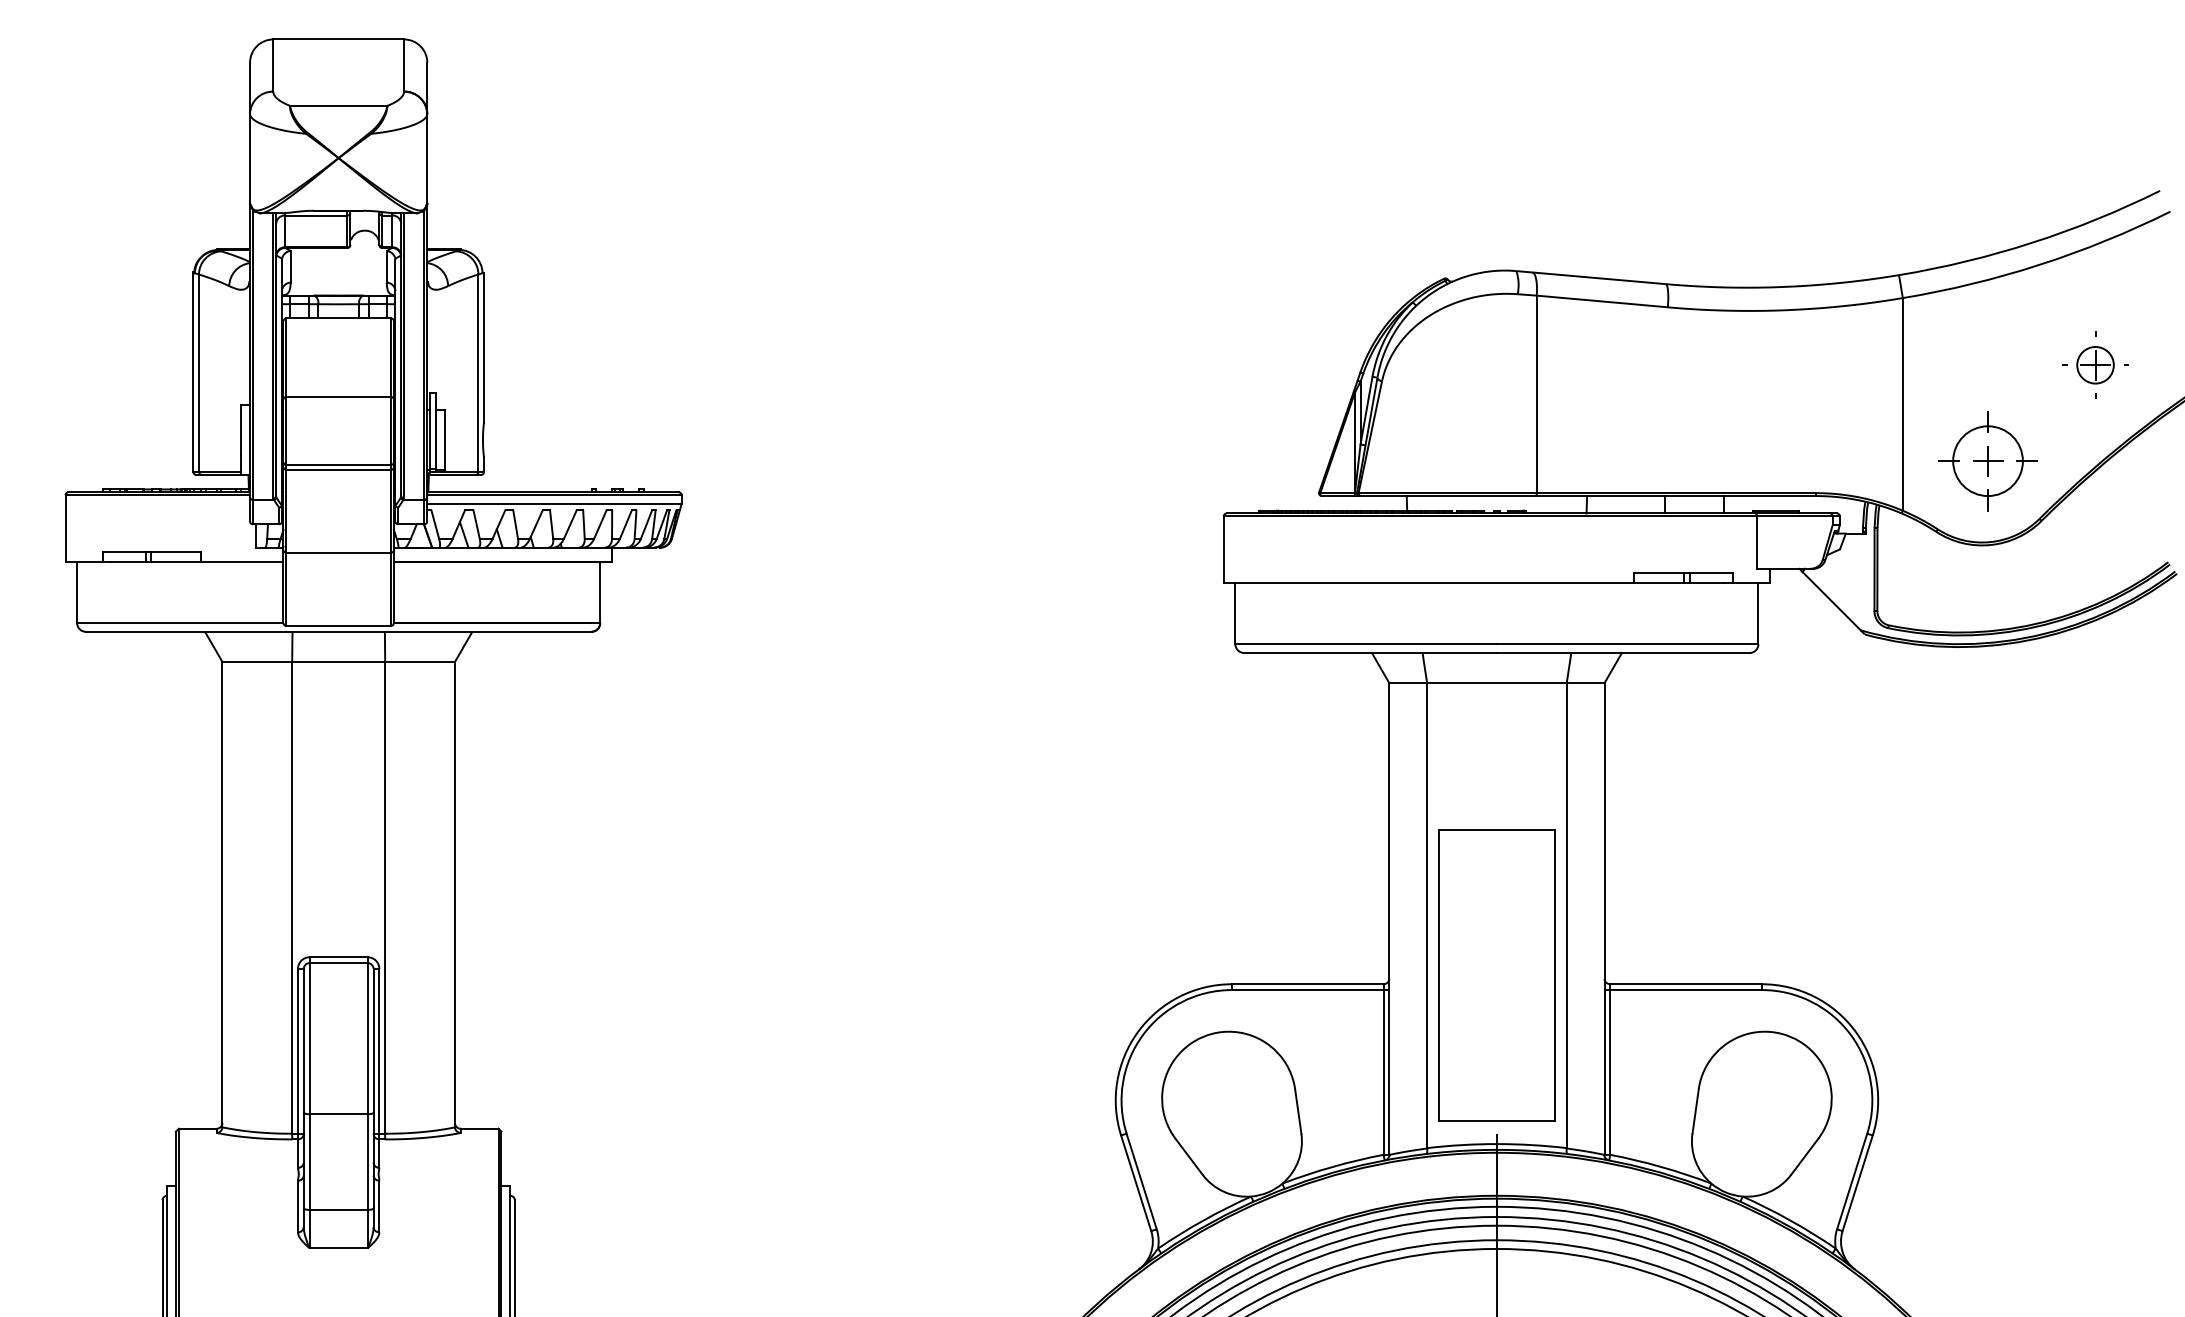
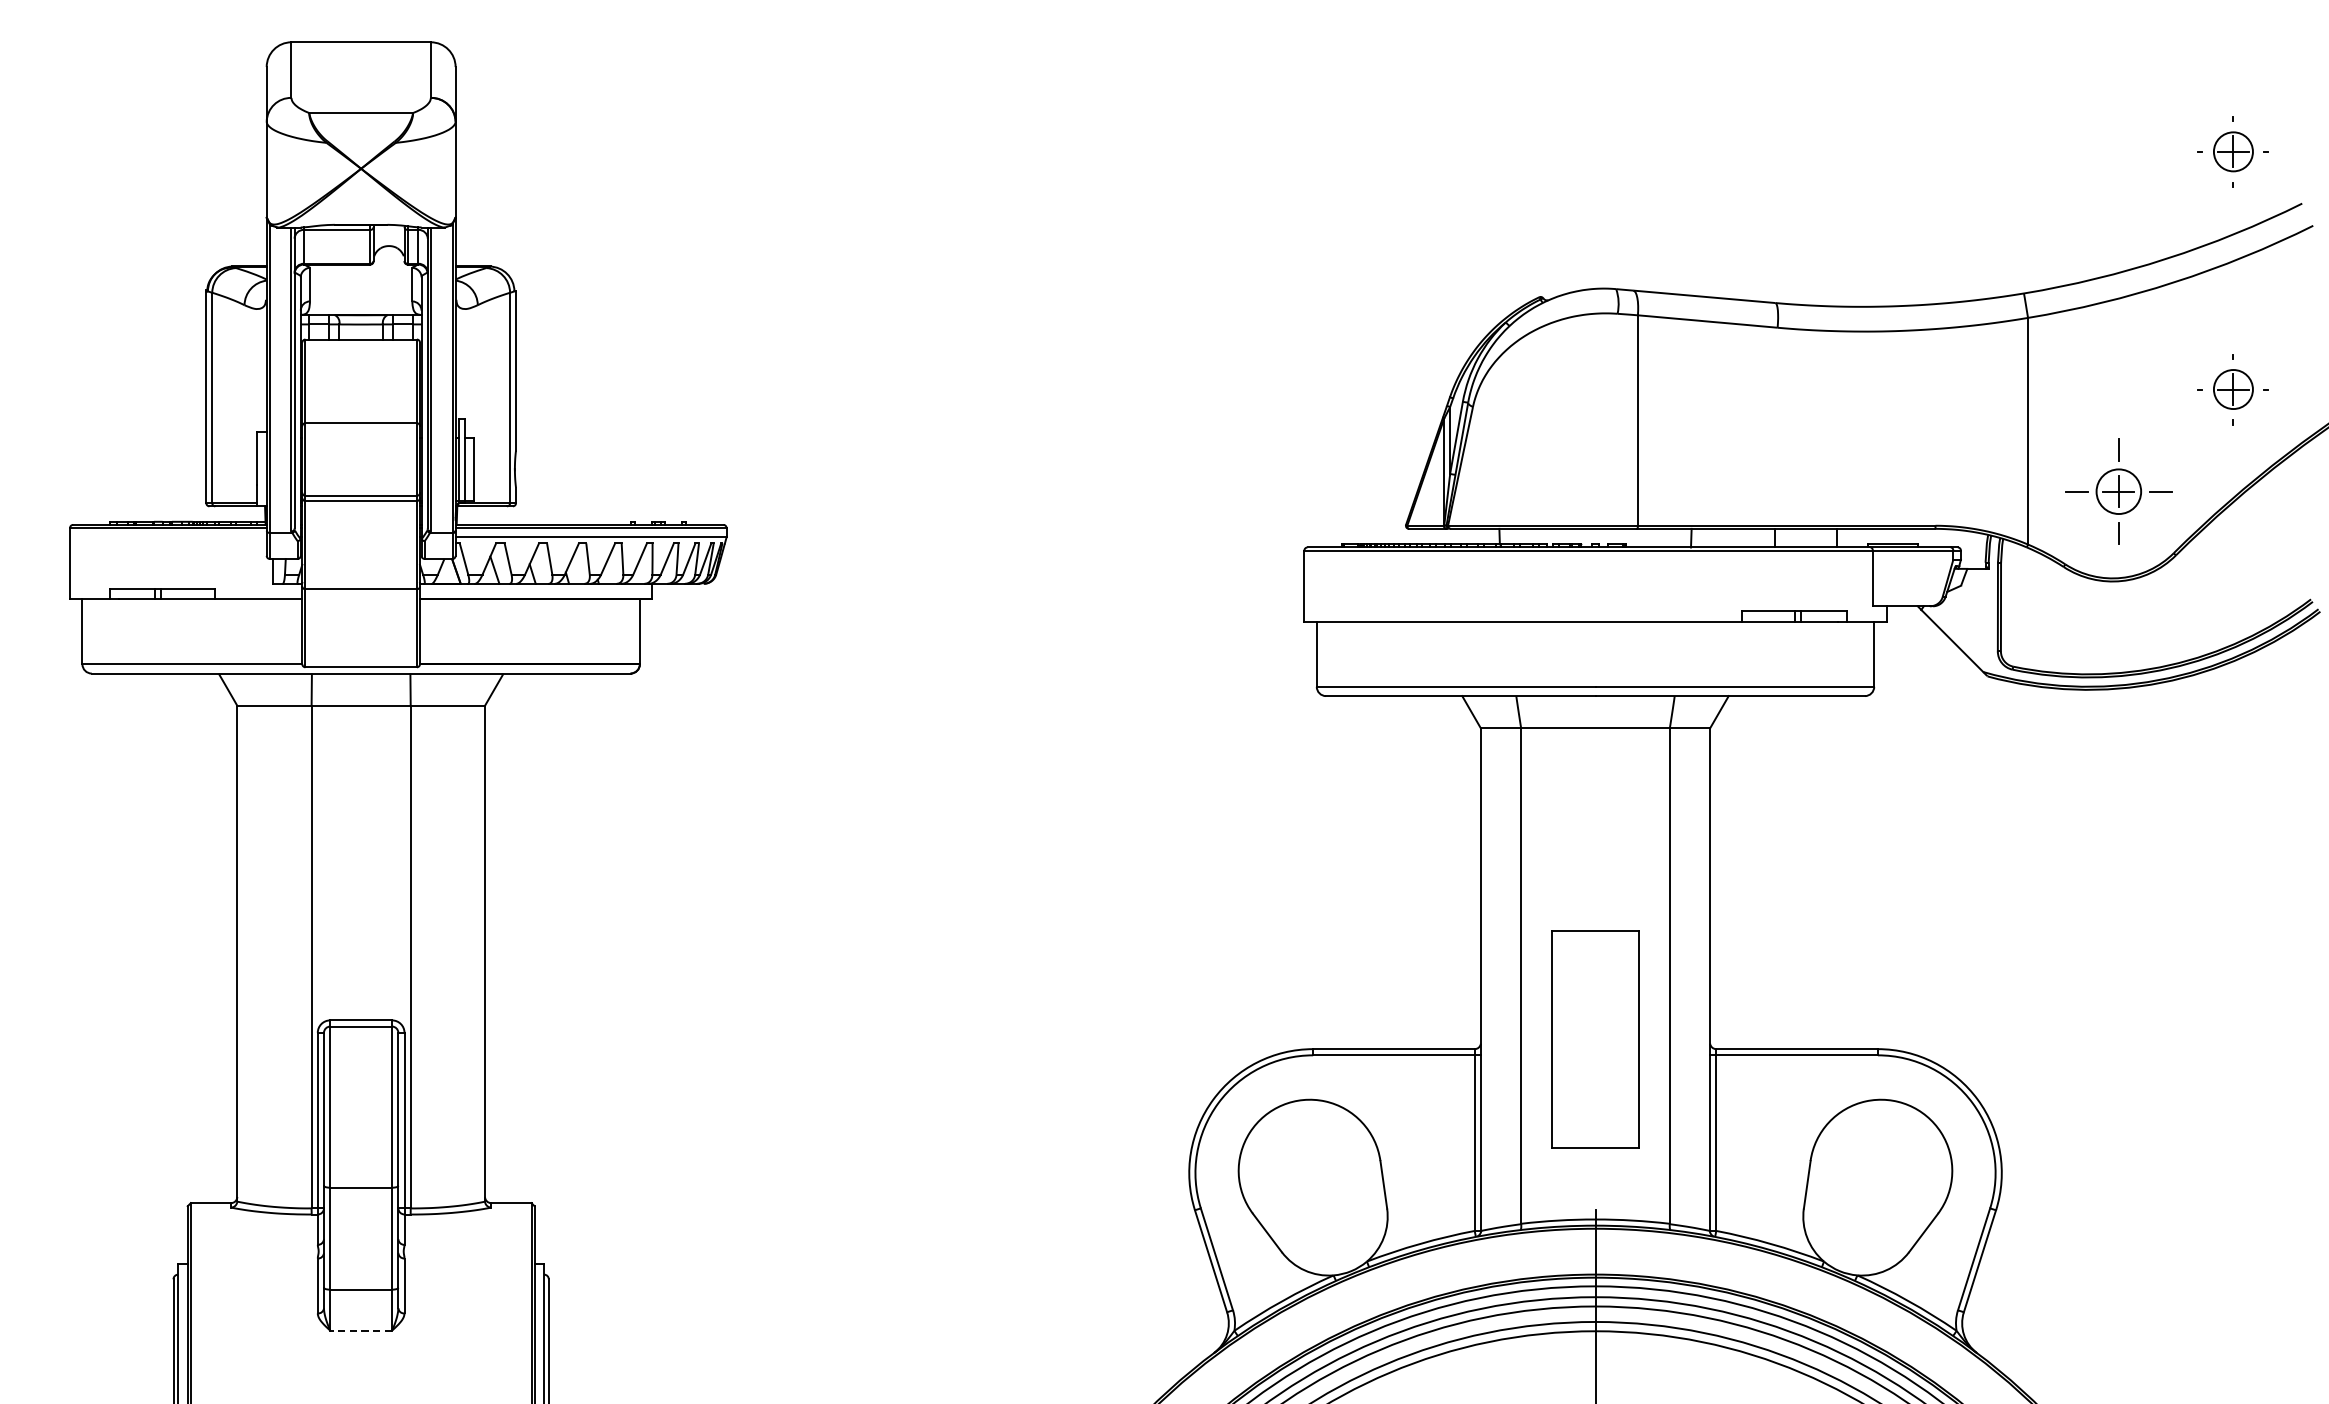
part: (2095, 141) -> (2233, 151), added
circle: (1987, 461) -> (2118, 492), size x0.6
part: (1496, 975) -> (1595, 1039), size x0.7
line: (338, 1248) -> (360, 1330), solid -> dashed

